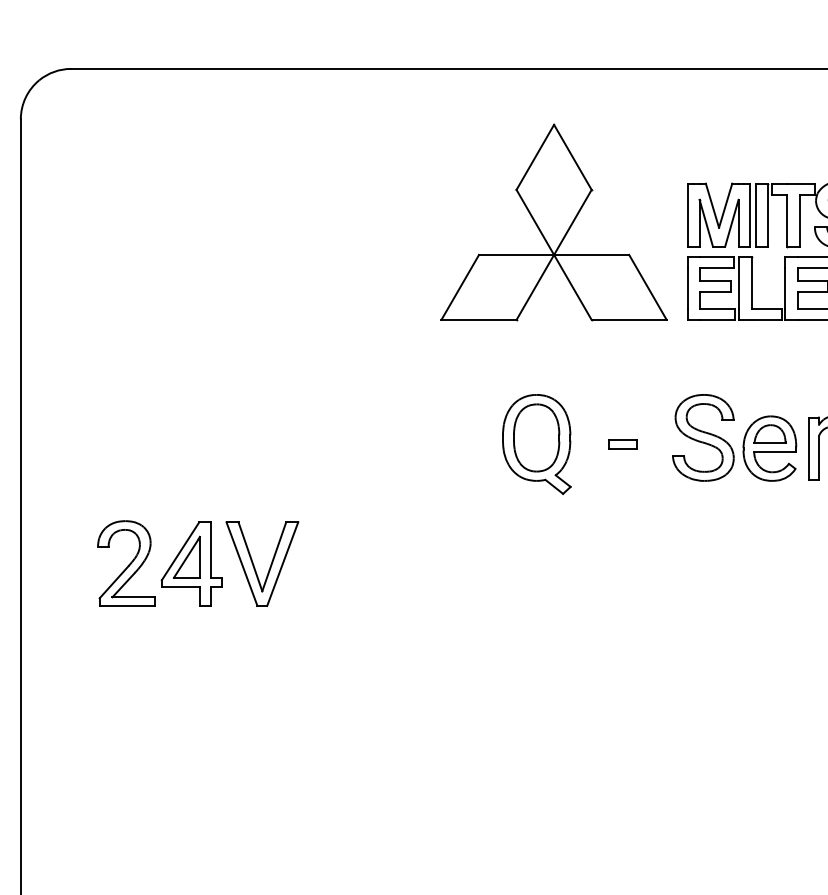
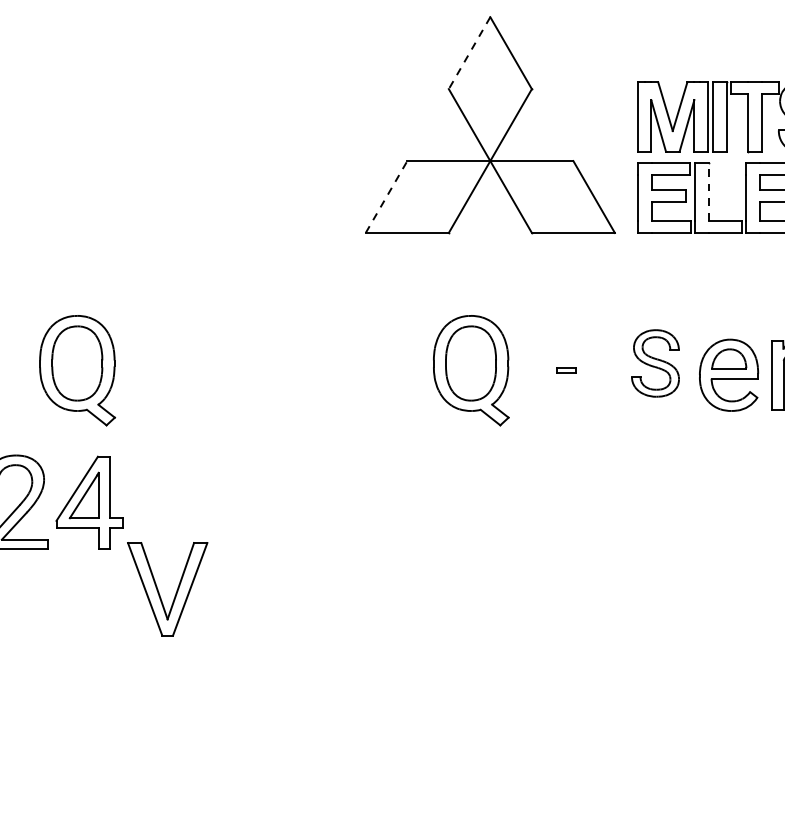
line: (535, 157) -> (469, 53), solid -> dashed
line: (751, 283) -> (708, 192), solid -> dashed
line: (460, 287) -> (386, 197), solid -> dashed
part: (703, 437) -> (655, 362), size x0.7
part: (180, 444) -> (77, 370), added
part: (622, 444) -> (565, 370), size x0.6
part: (270, 564) -> (176, 589), moved

